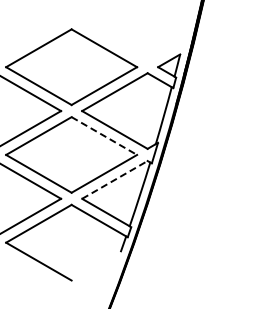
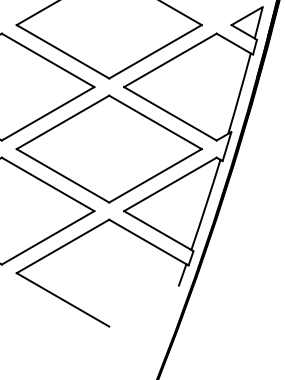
line: (104, 136) -> (155, 123), dashed -> solid
line: (114, 179) -> (169, 183), dashed -> solid

